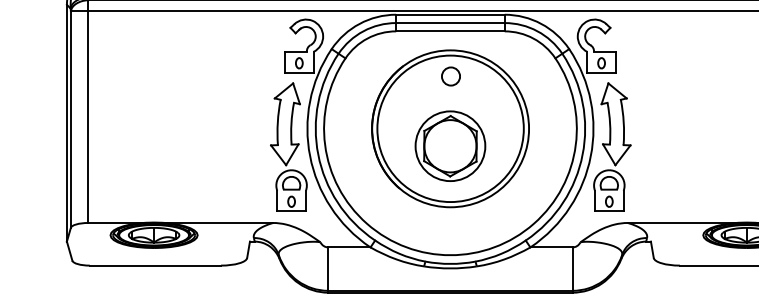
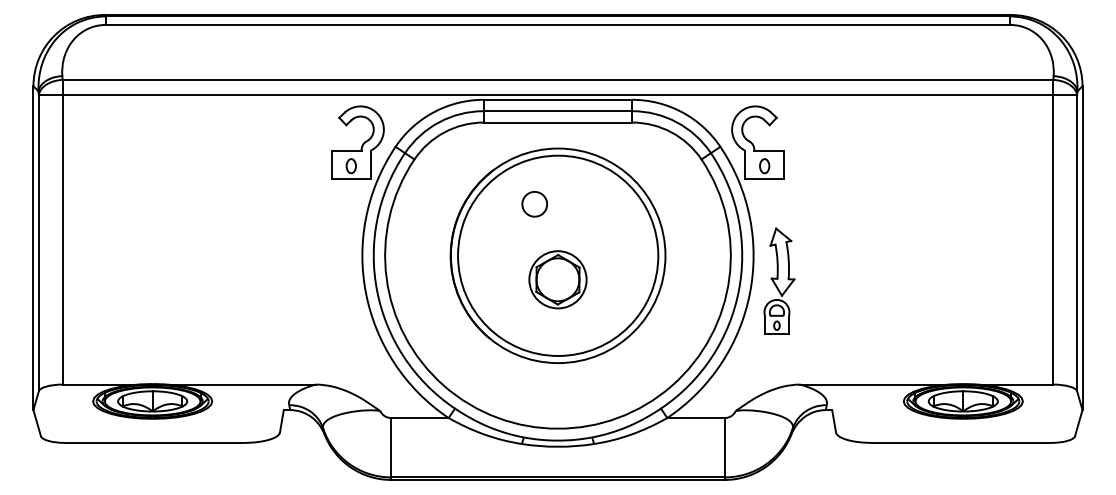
circle: (450, 76) -> (534, 204), moved
part: (288, 146) -> (336, 280), removed
part: (450, 146) -> (557, 279), size x0.6
part: (612, 146) -> (779, 280), size x0.6

